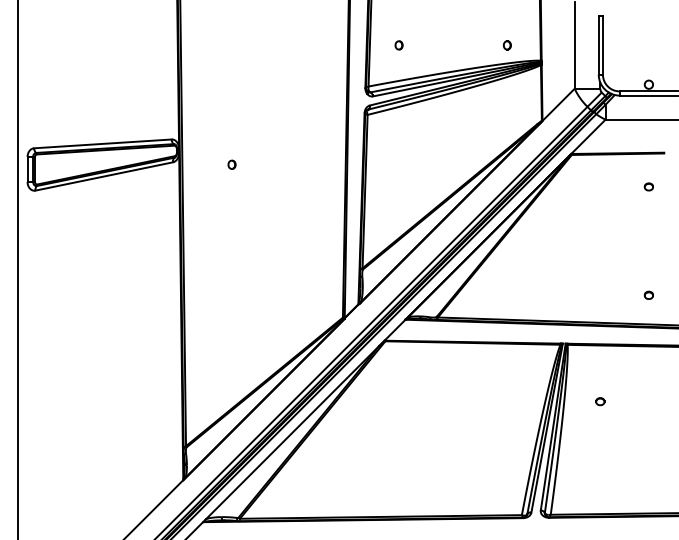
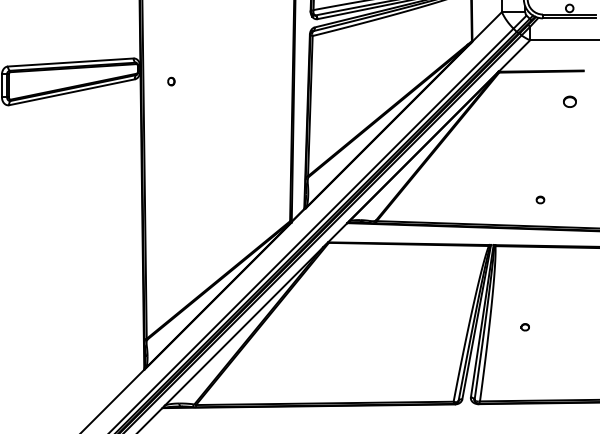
part: (231, 164) -> (170, 81), moved
part: (648, 186) -> (569, 101), size x1.6
part: (648, 294) -> (540, 199), moved
part: (600, 401) -> (525, 327), moved

